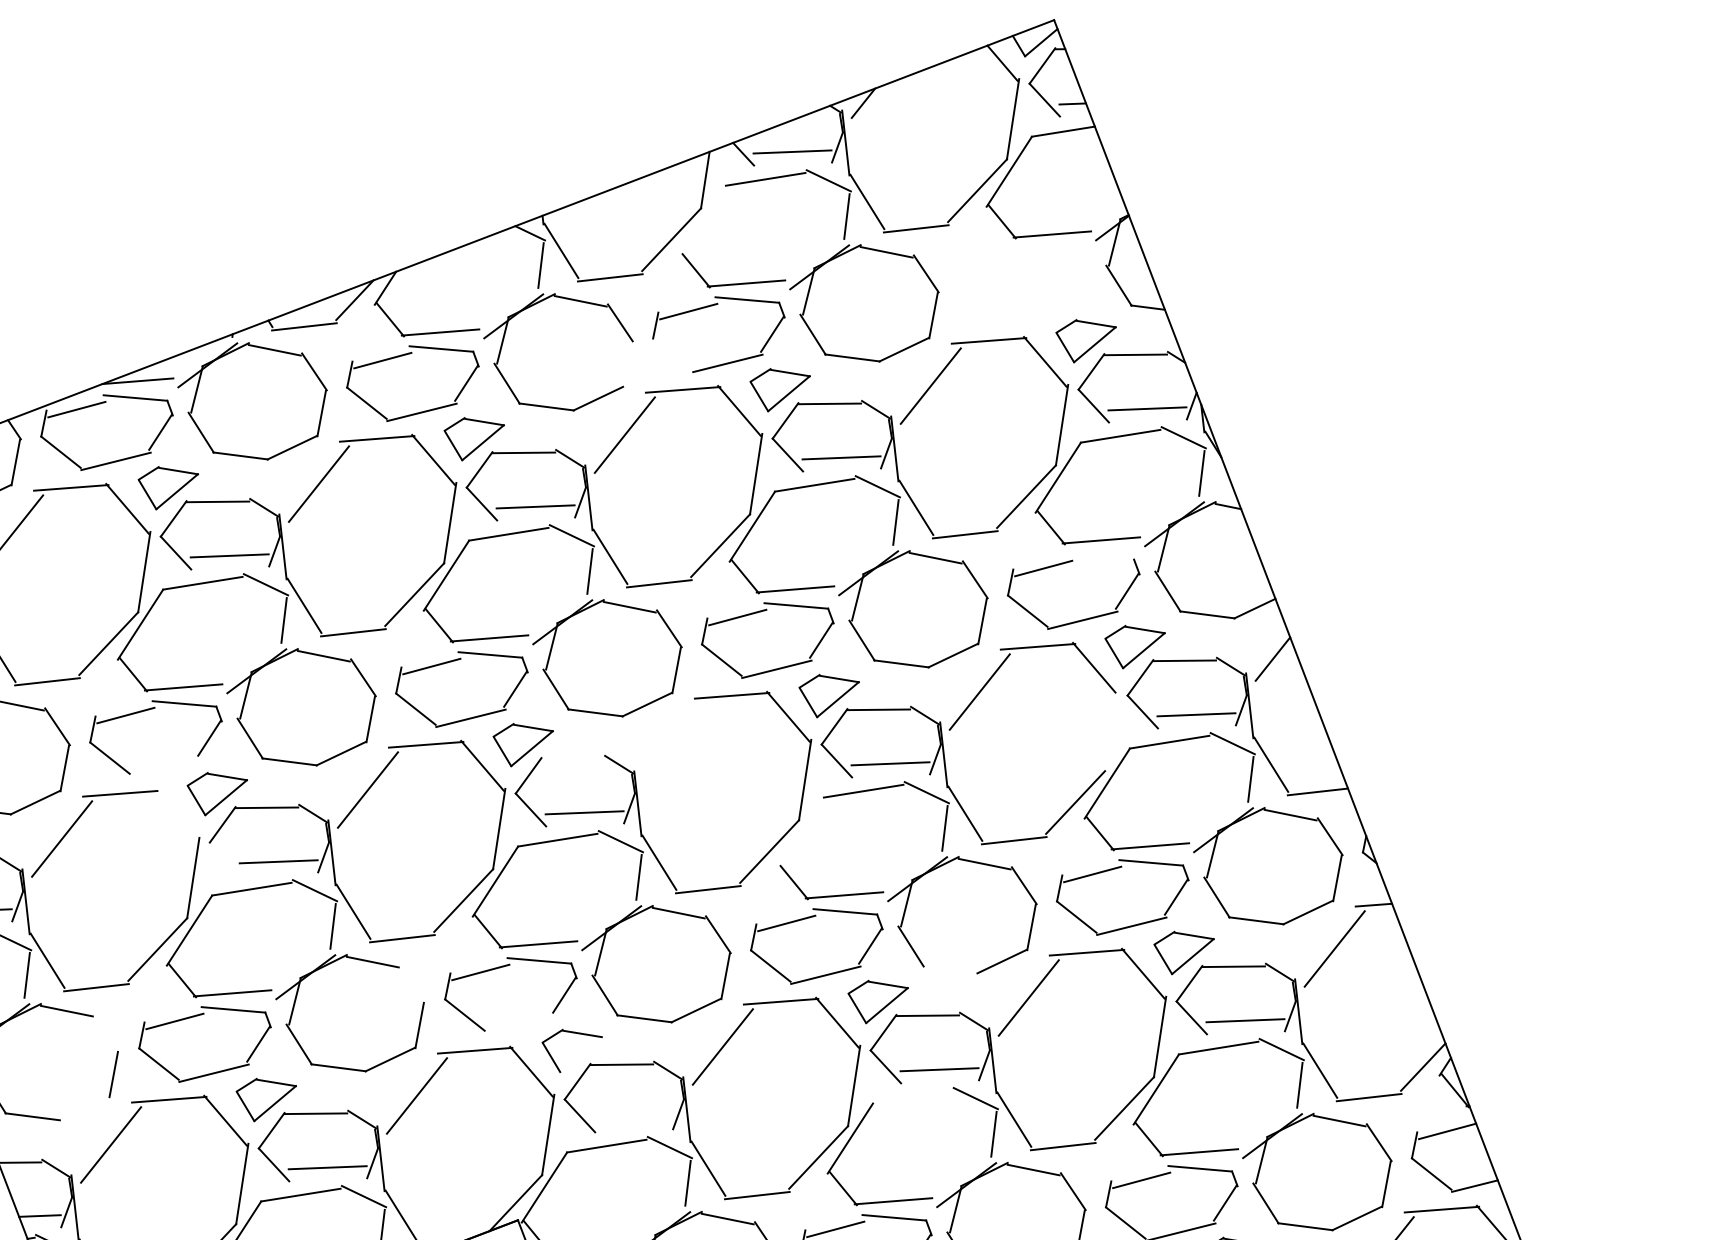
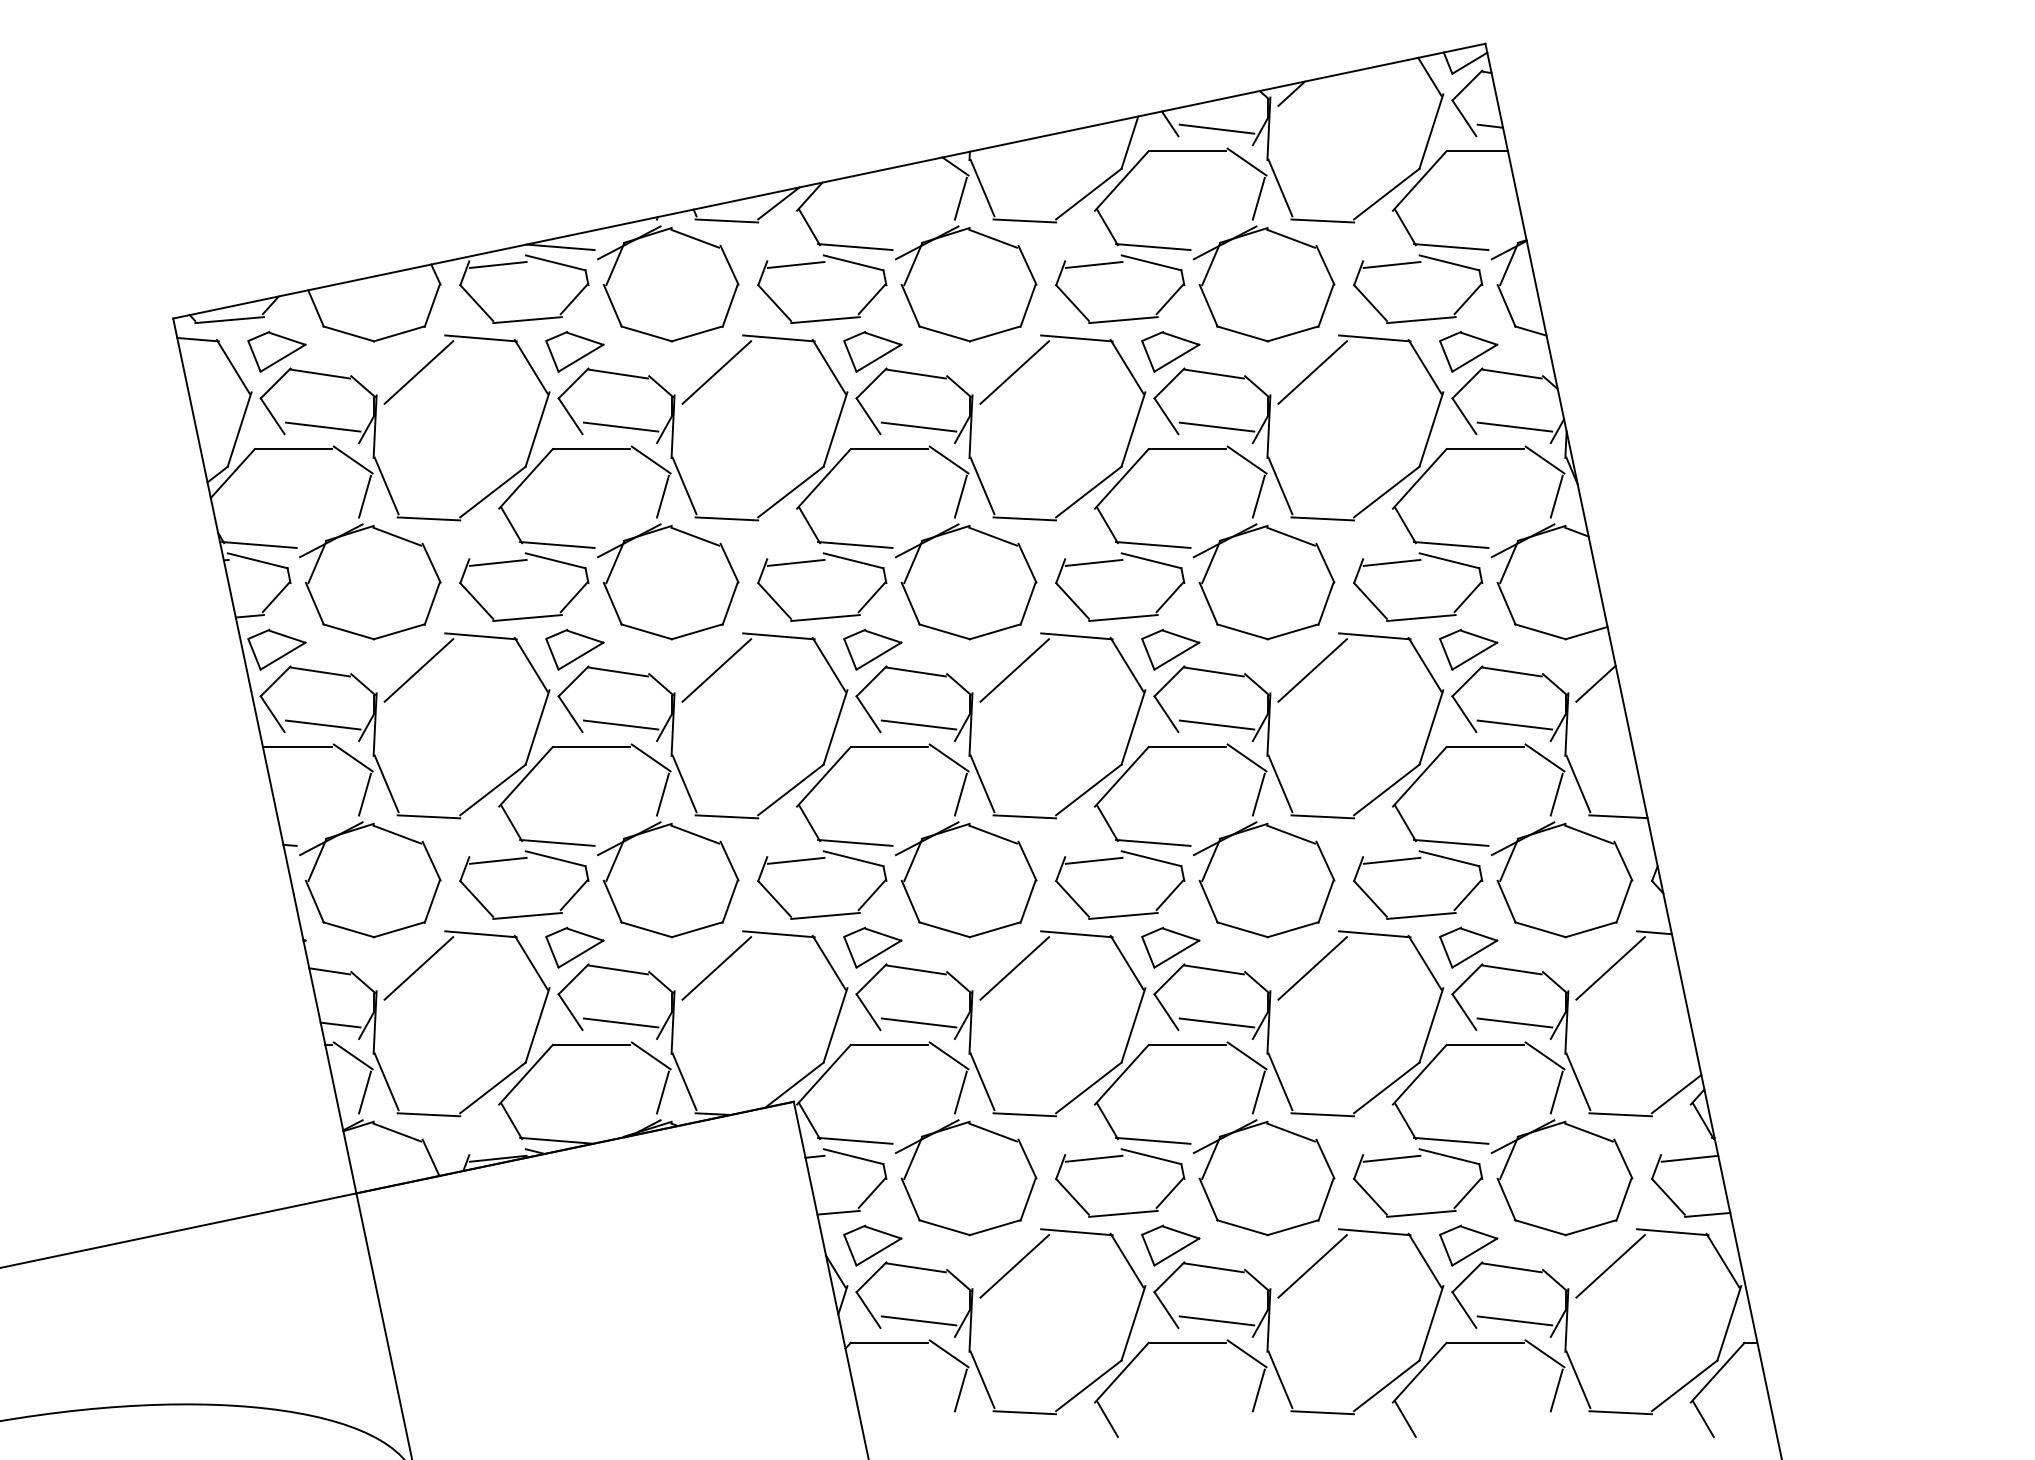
line: (702, 220) -> (1121, 180), added
part: (1021, 256) -> (1418, 263), added
line: (672, 353) -> (1072, 302), added
line: (626, 364) -> (1027, 305), added
line: (1102, 556) -> (1449, 560), added
line: (1111, 731) -> (1431, 727), added
line: (673, 741) -> (1014, 670), added
line: (572, 758) -> (915, 671), added
line: (165, 767) -> (527, 618), added
line: (175, 814) -> (530, 664), added
line: (800, 832) -> (1121, 776), added
line: (224, 859) -> (570, 714), added
line: (950, 969) -> (1242, 929), added
line: (412, 983) -> (729, 860), added
line: (519, 1023) -> (825, 915), added
line: (106, 1032) -> (431, 860), added
line: (580, 1054) -> (878, 953), added
line: (912, 1096) -> (1187, 1044), added
line: (83, 1108) -> (398, 929), added
line: (632, 1118) -> (918, 1022), added

